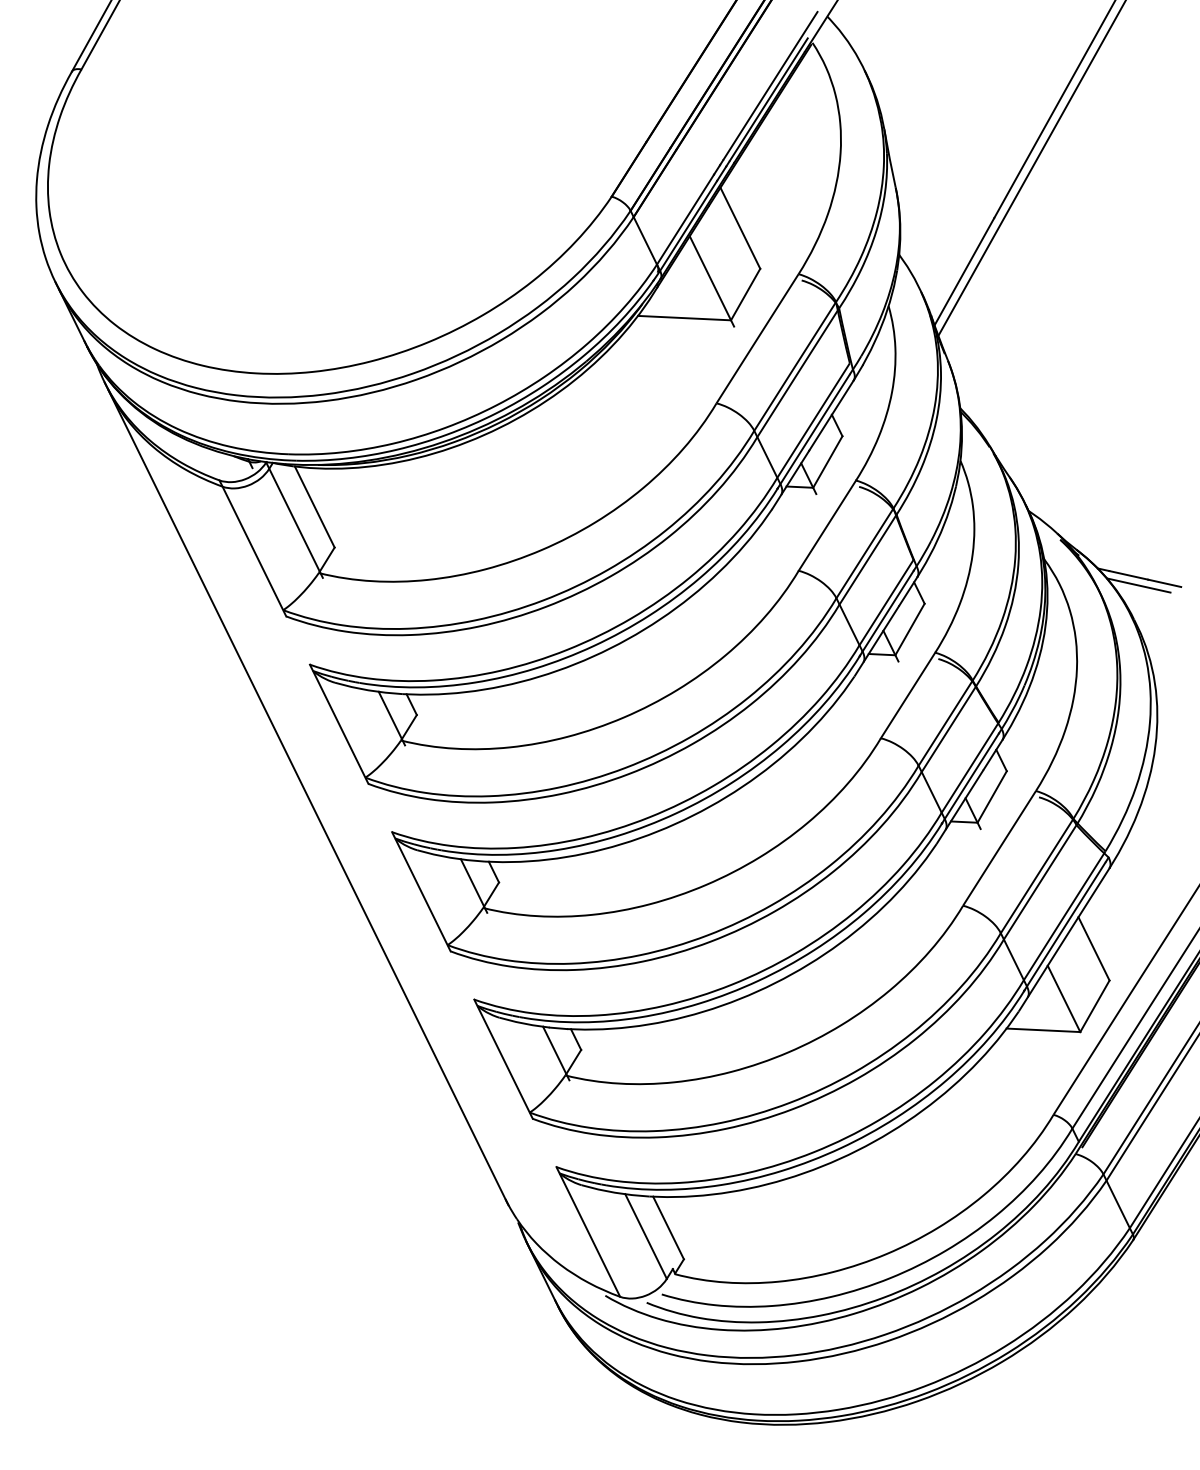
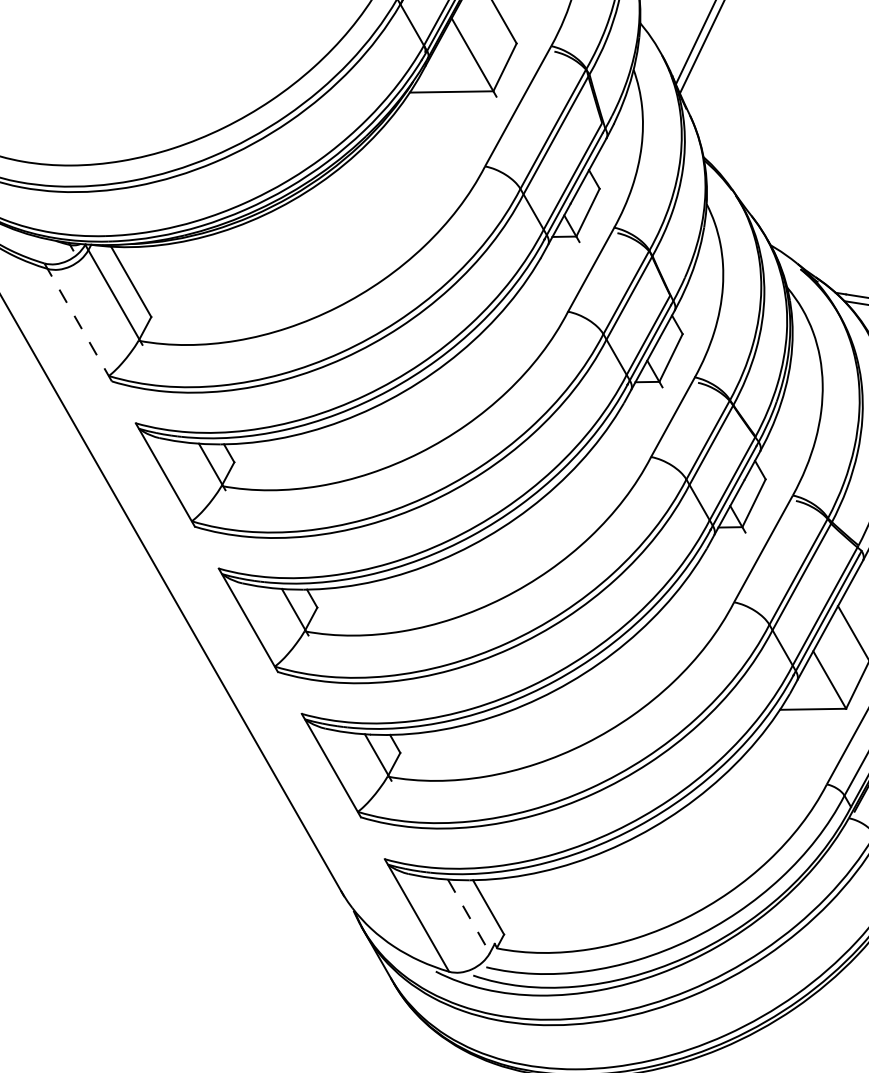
line: (252, 548) -> (77, 322), solid -> dashed
line: (646, 1236) -> (469, 916), solid -> dashed

